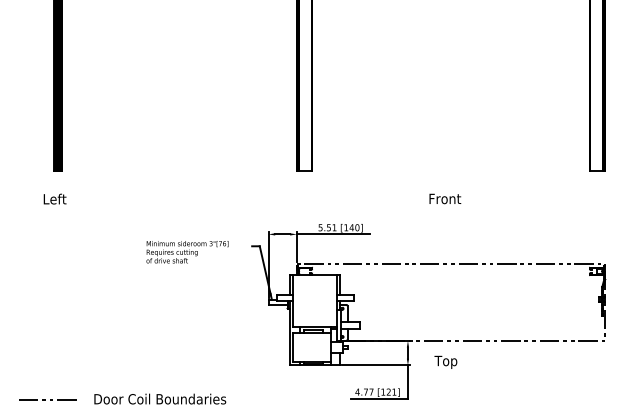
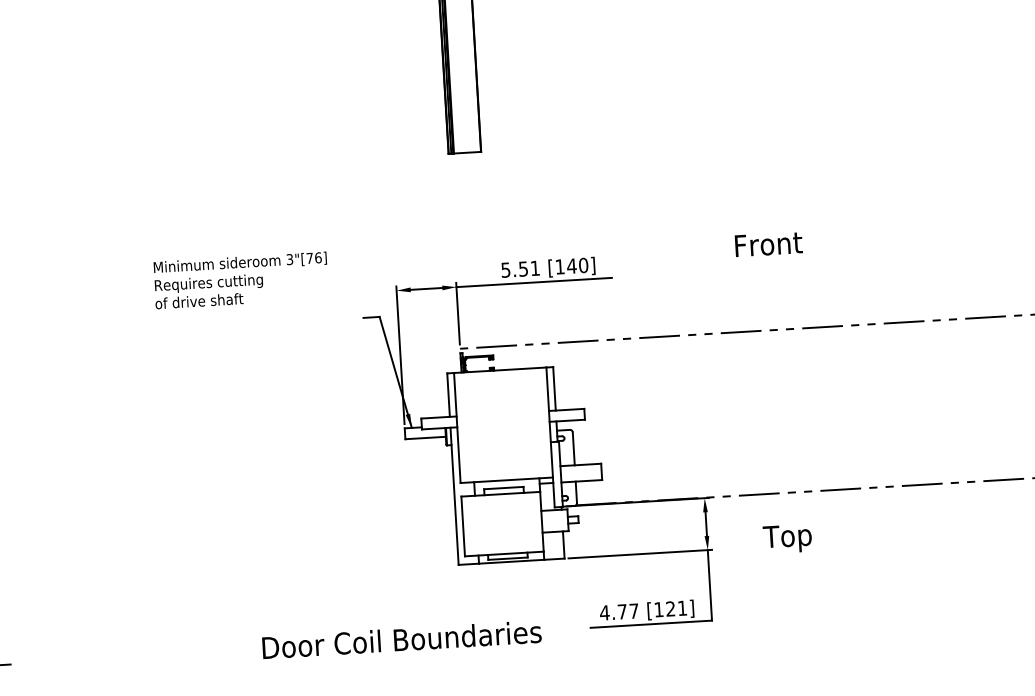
text: (445, 198) -> (769, 243), moved
text: (187, 252) -> (241, 281), moved
text: (160, 398) -> (402, 638), moved

